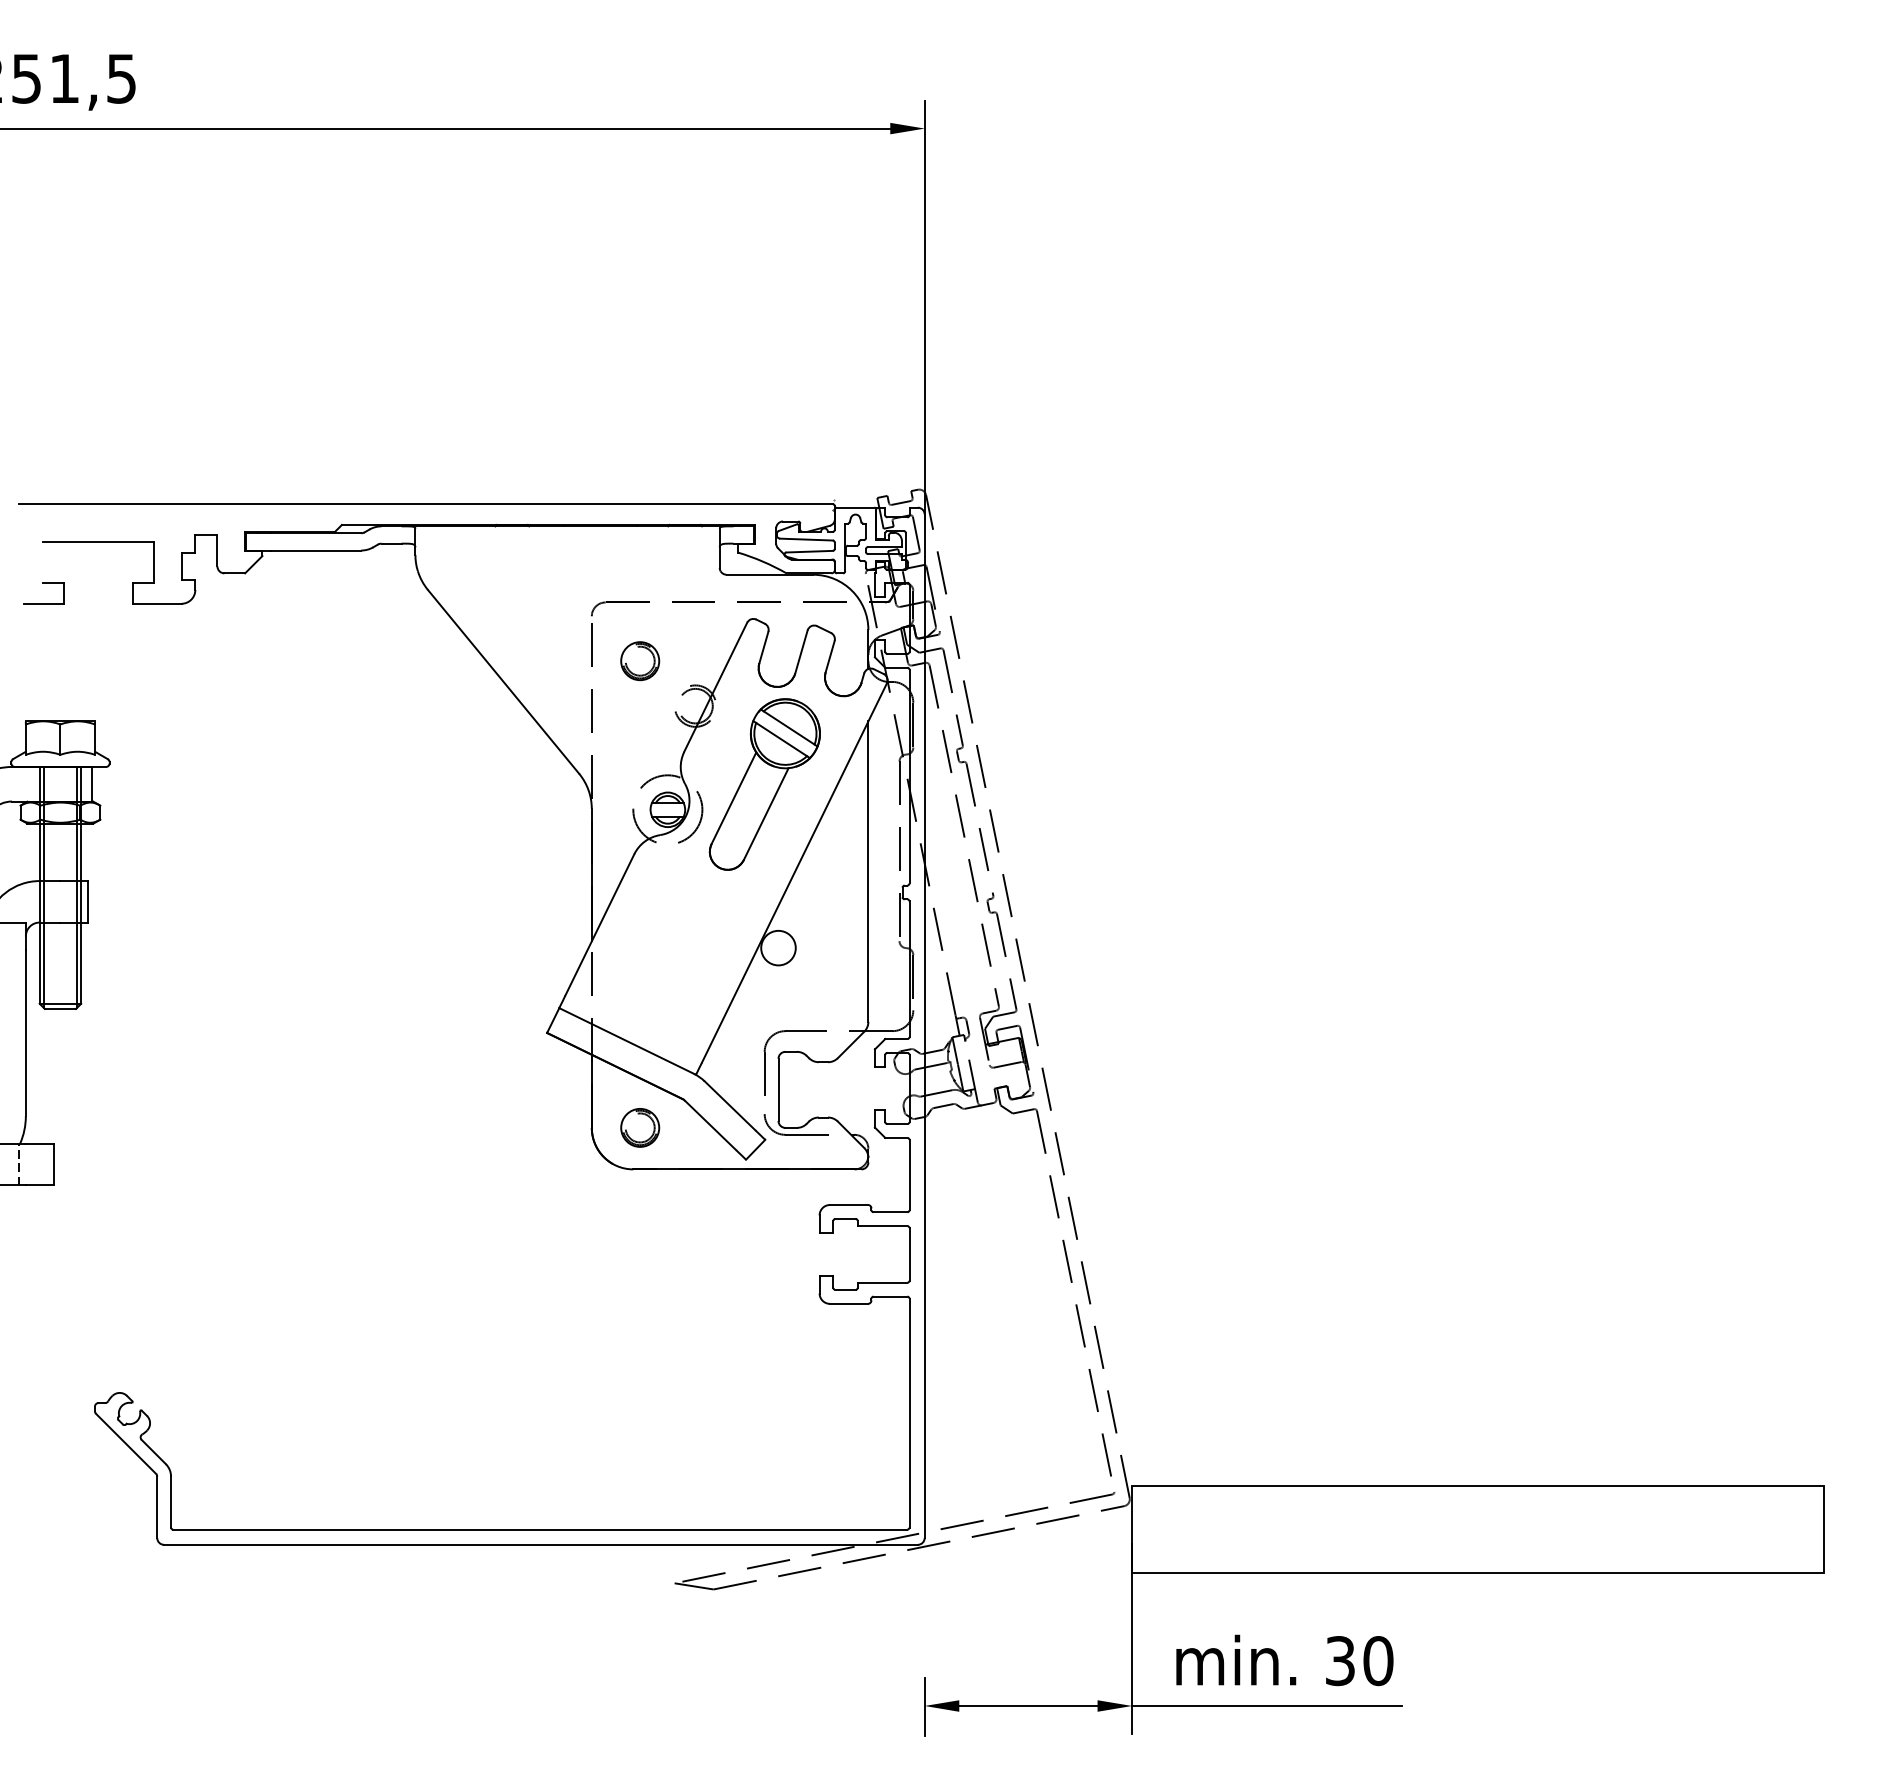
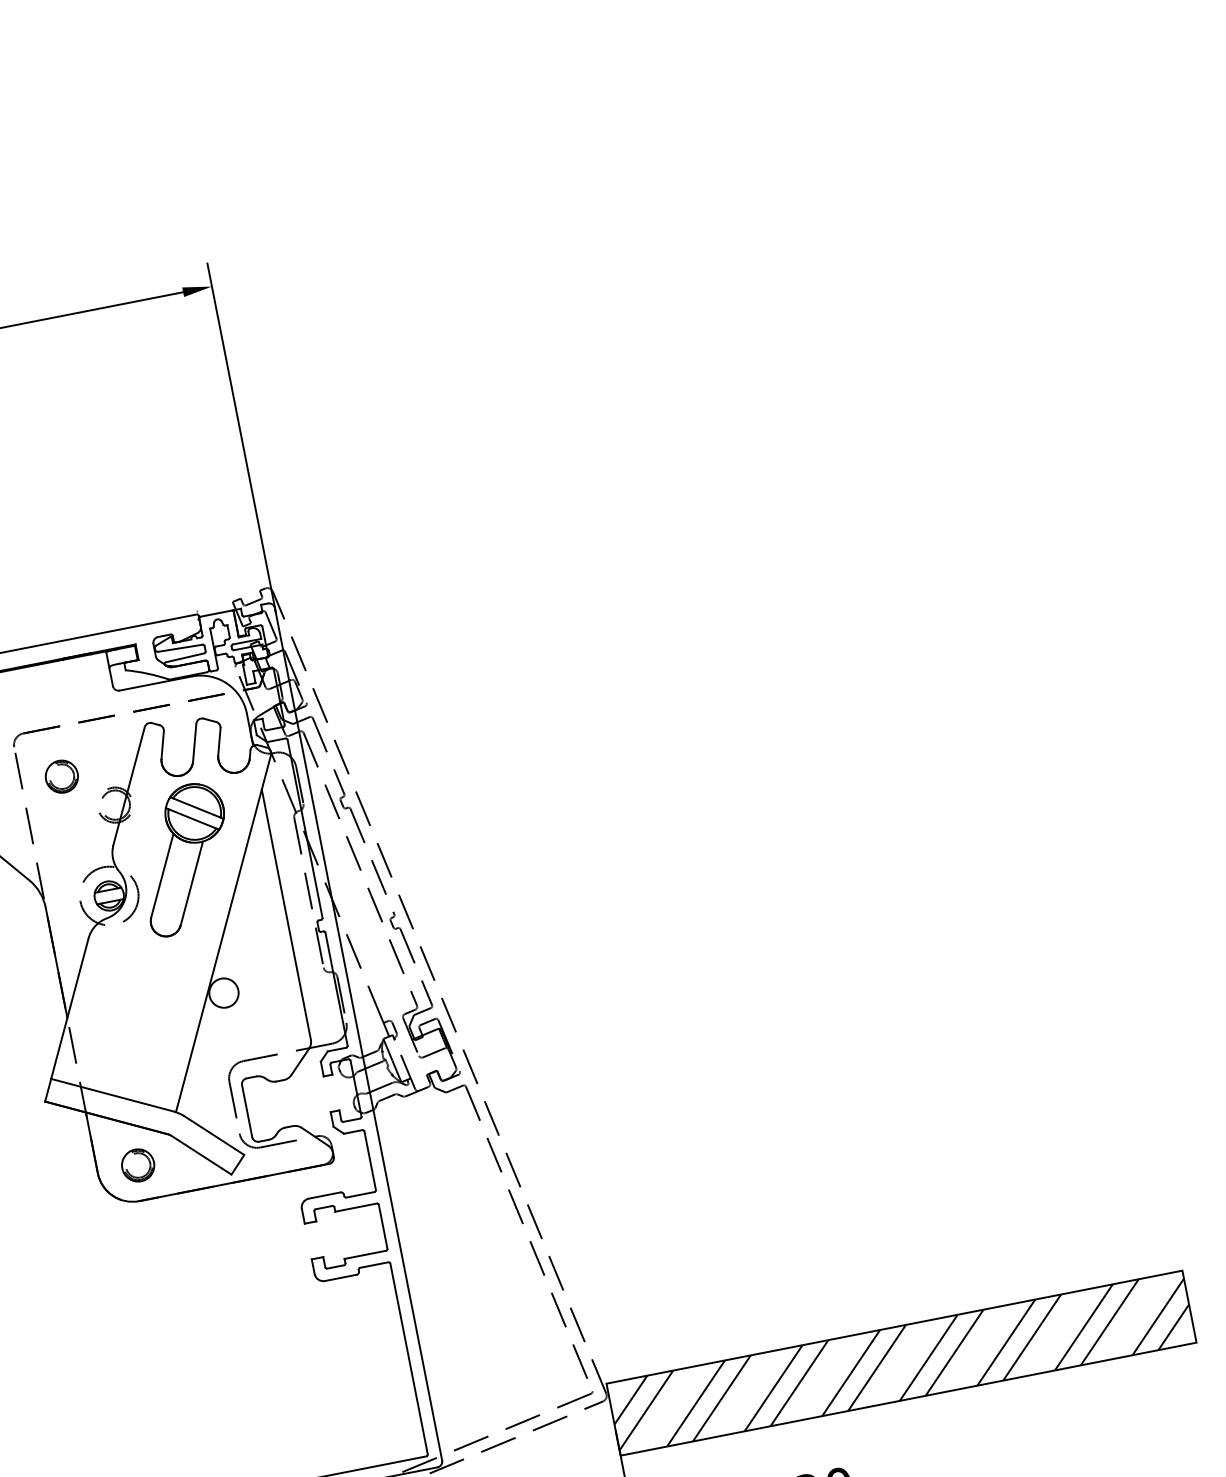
hatch: (1477, 1529) -> (901, 1363), added

